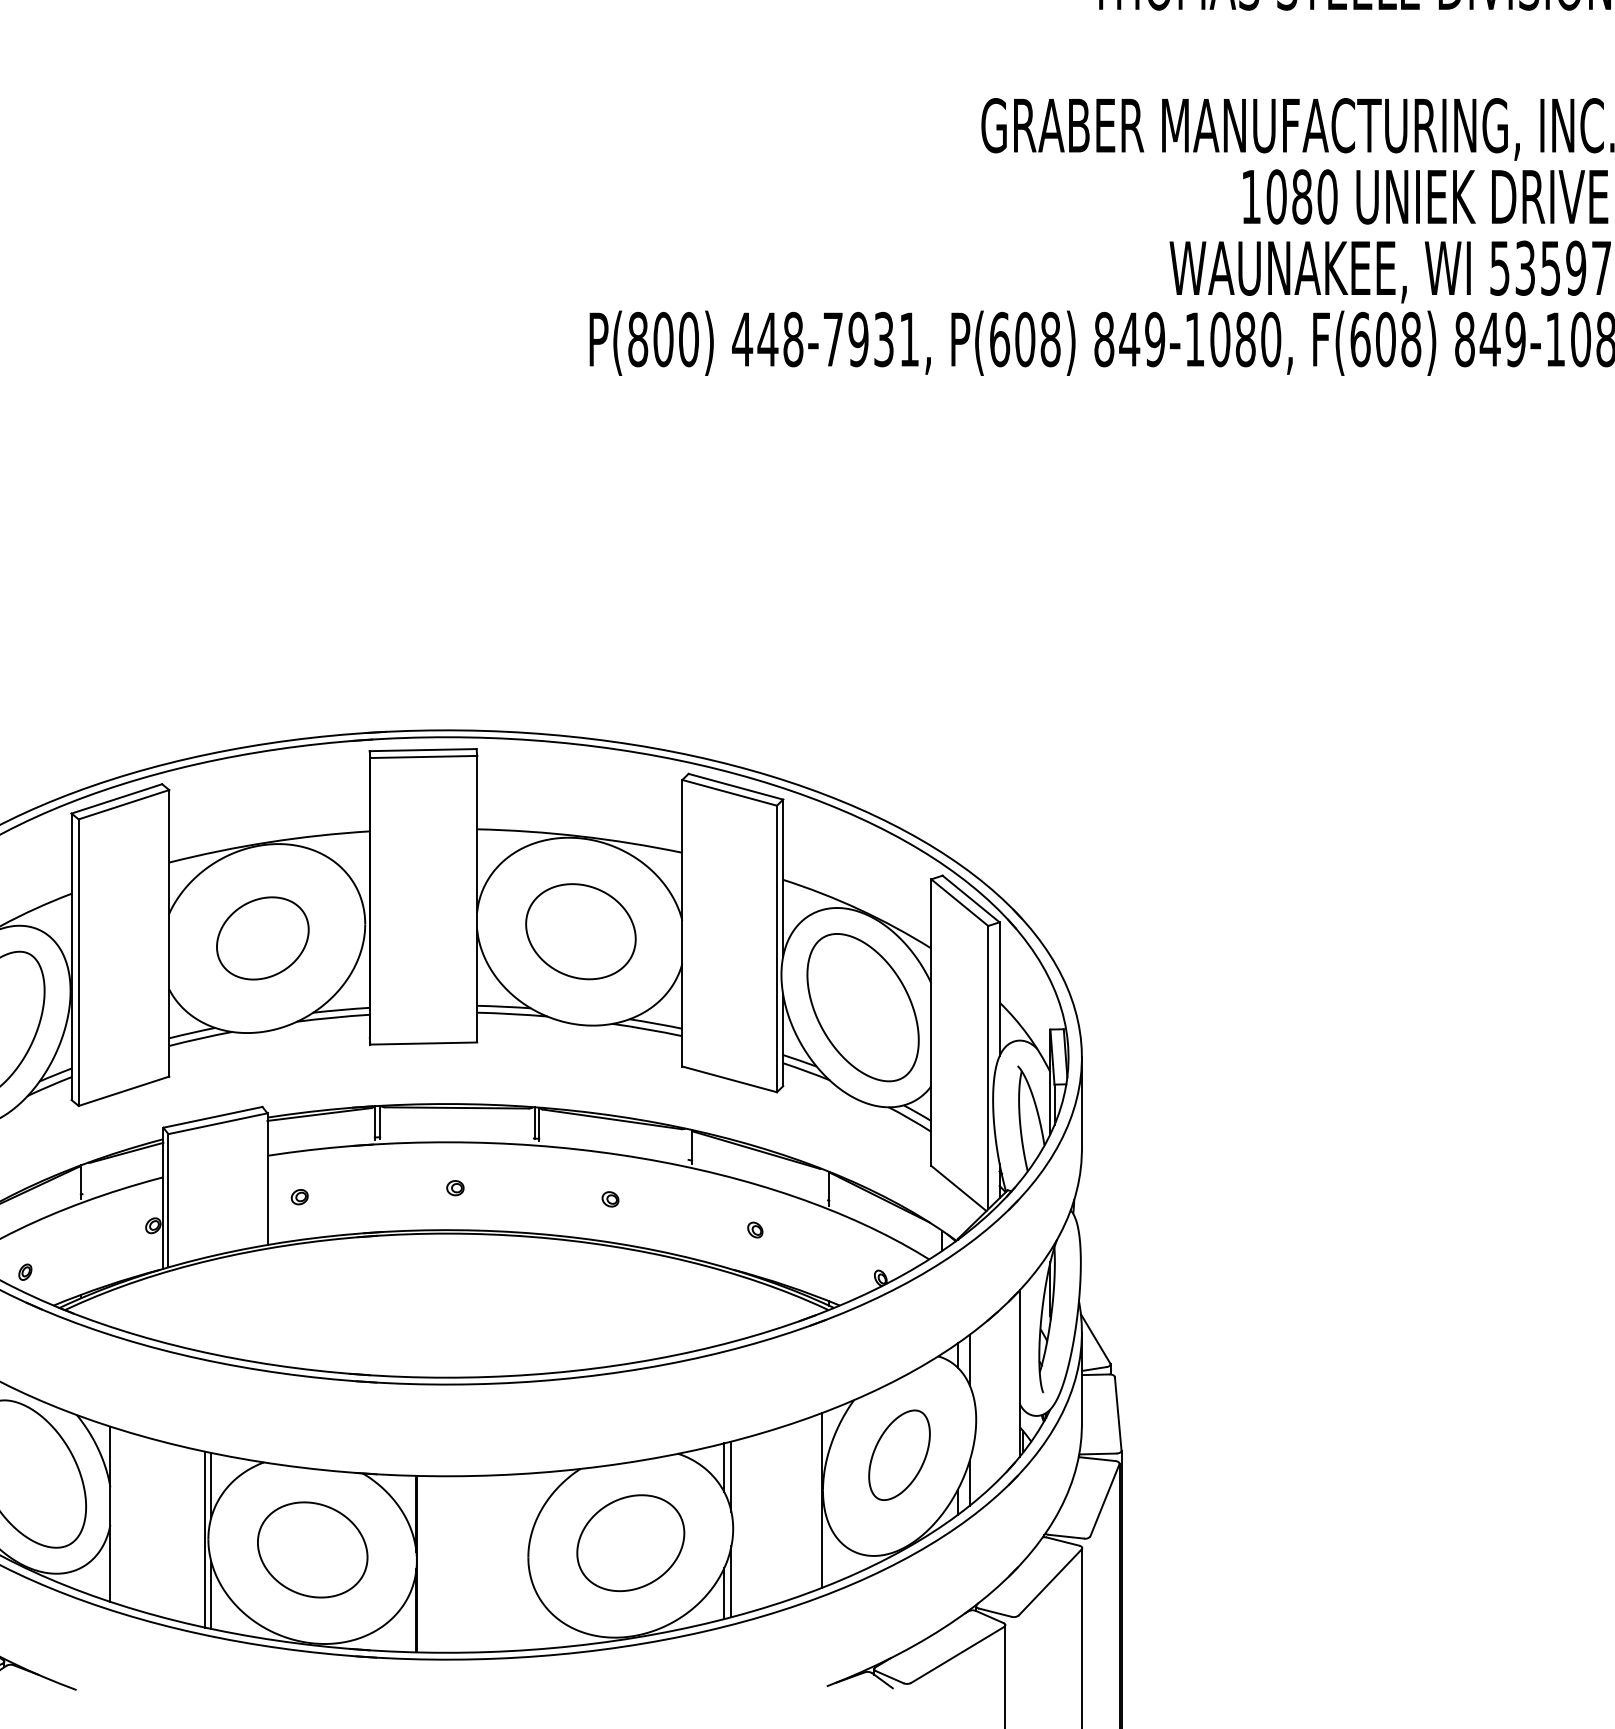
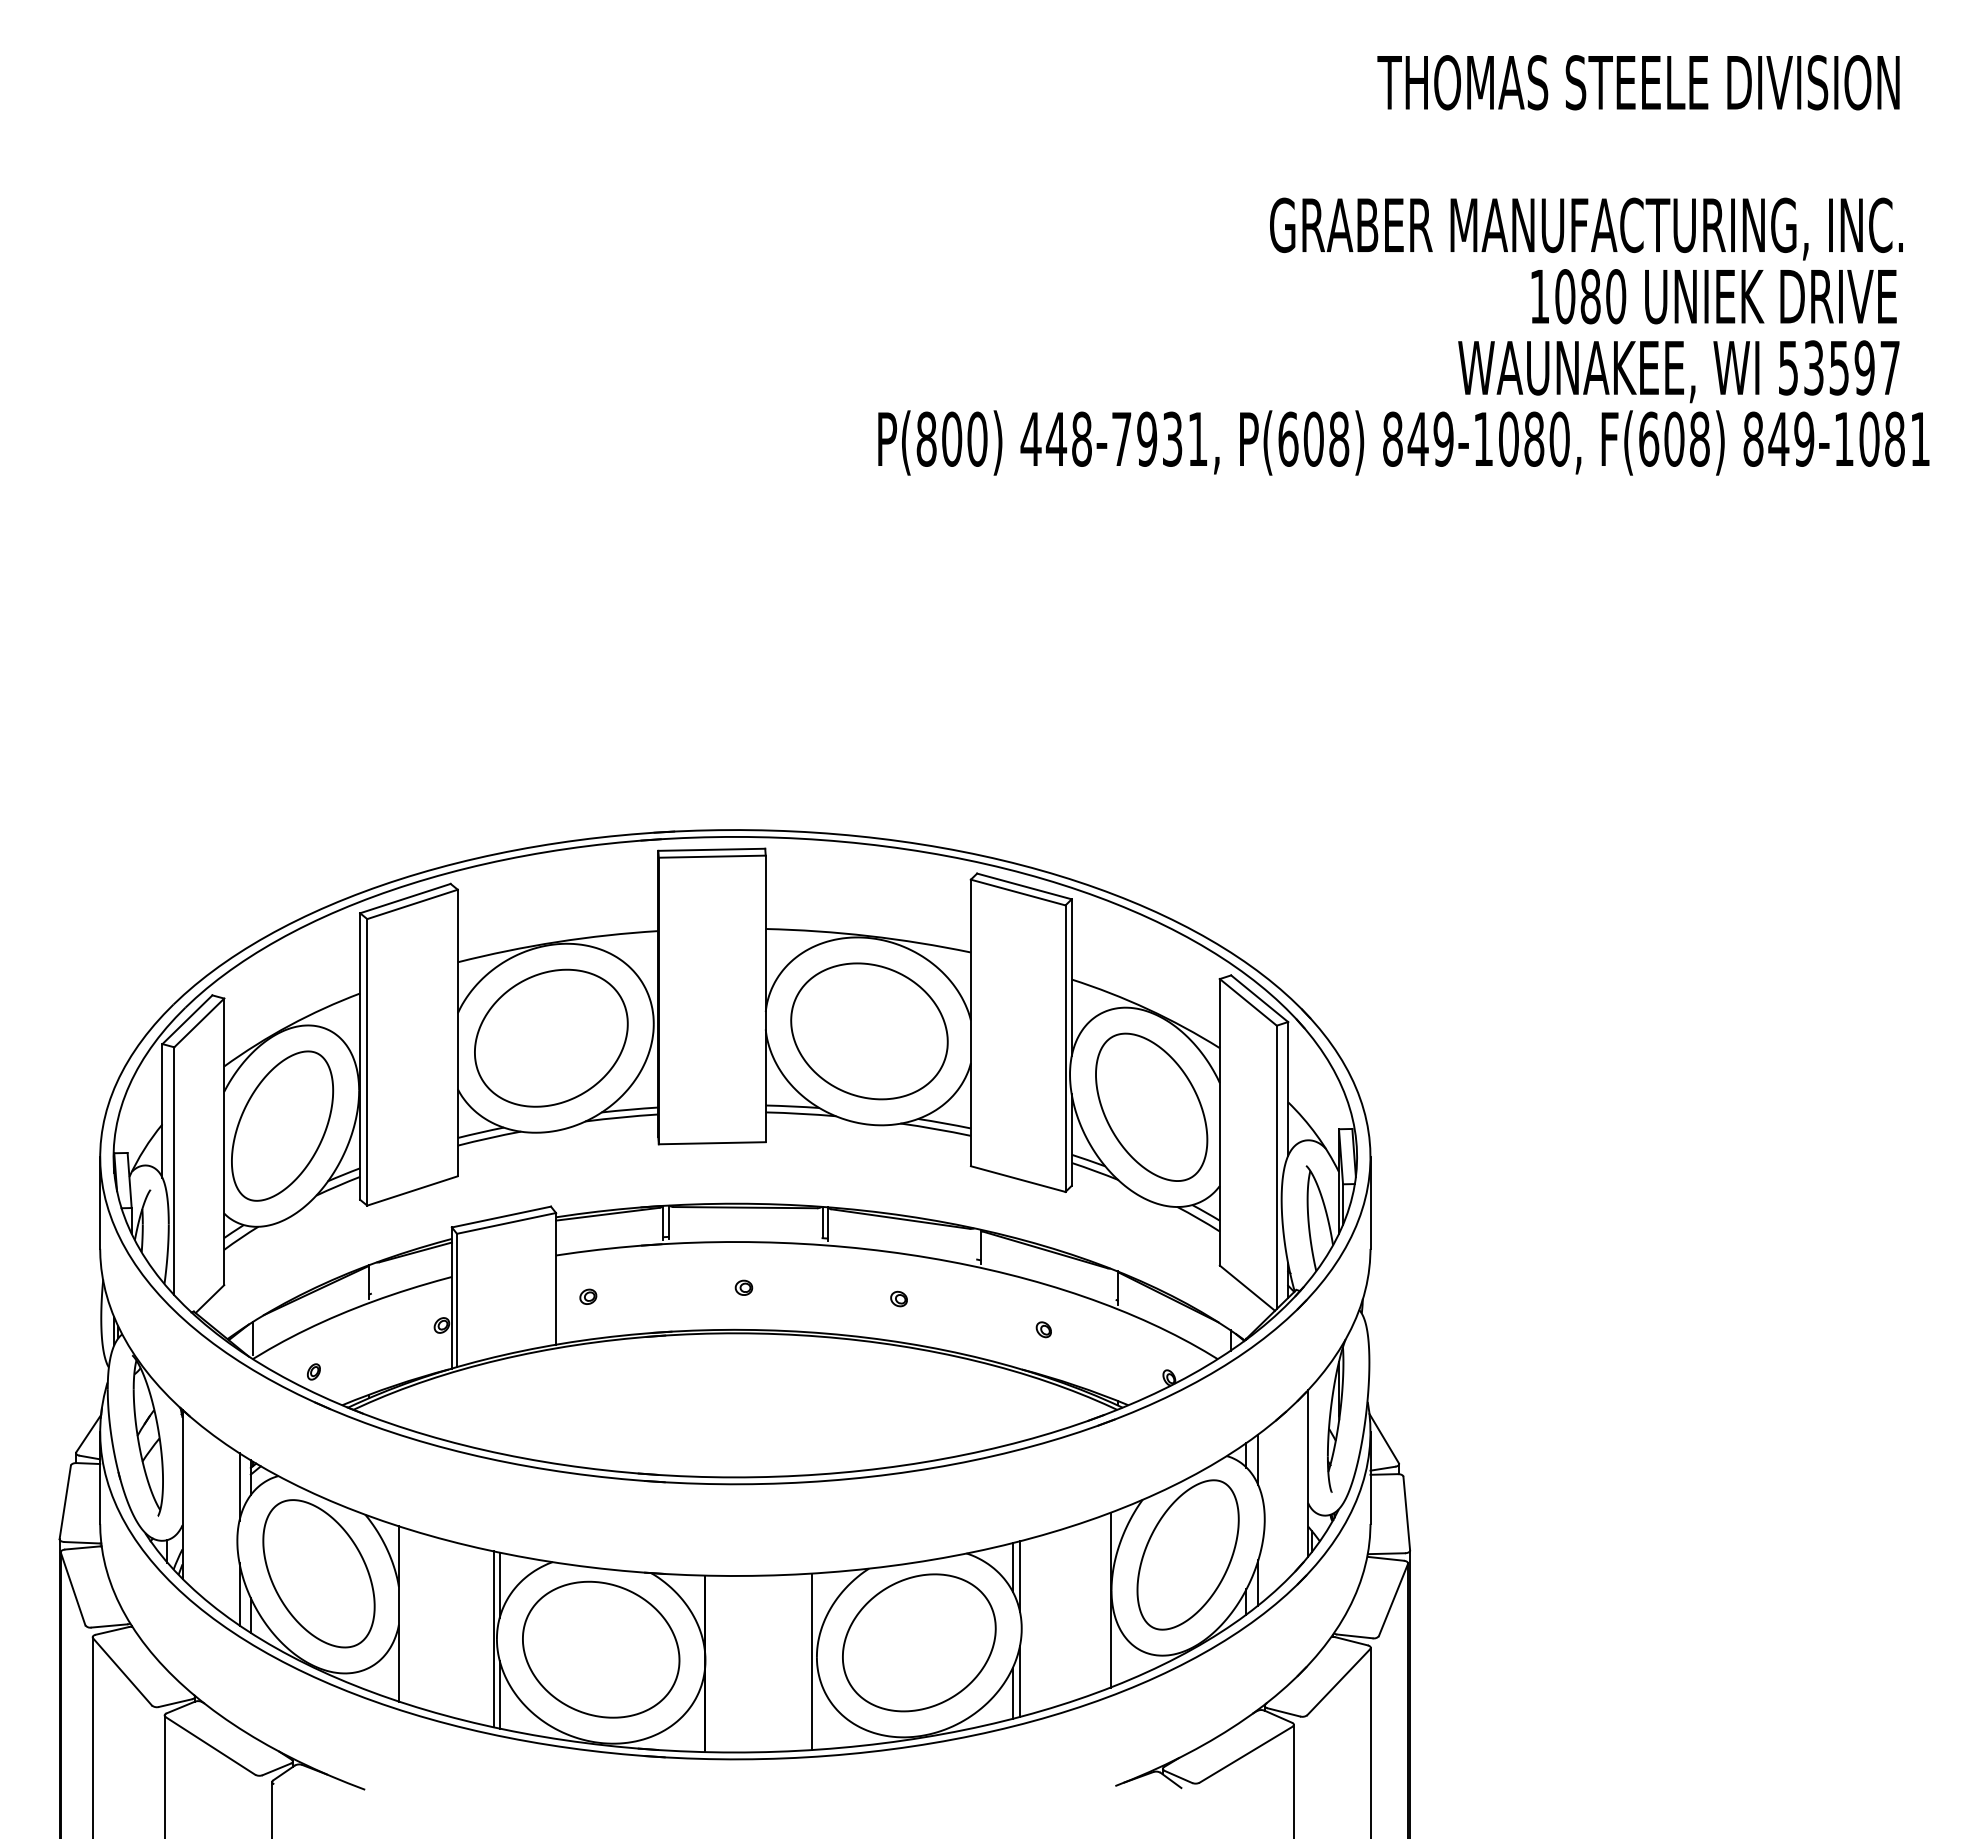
part: (580, 931) -> (869, 1031), size x1.43
part: (262, 937) -> (551, 1037), size x1.67
part: (898, 1454) -> (1187, 1554), size x1.67
part: (630, 1542) -> (919, 1642), size x1.43
part: (312, 1549) -> (601, 1649), size x1.43
line: (523, 1561) -> (812, 1661), added

